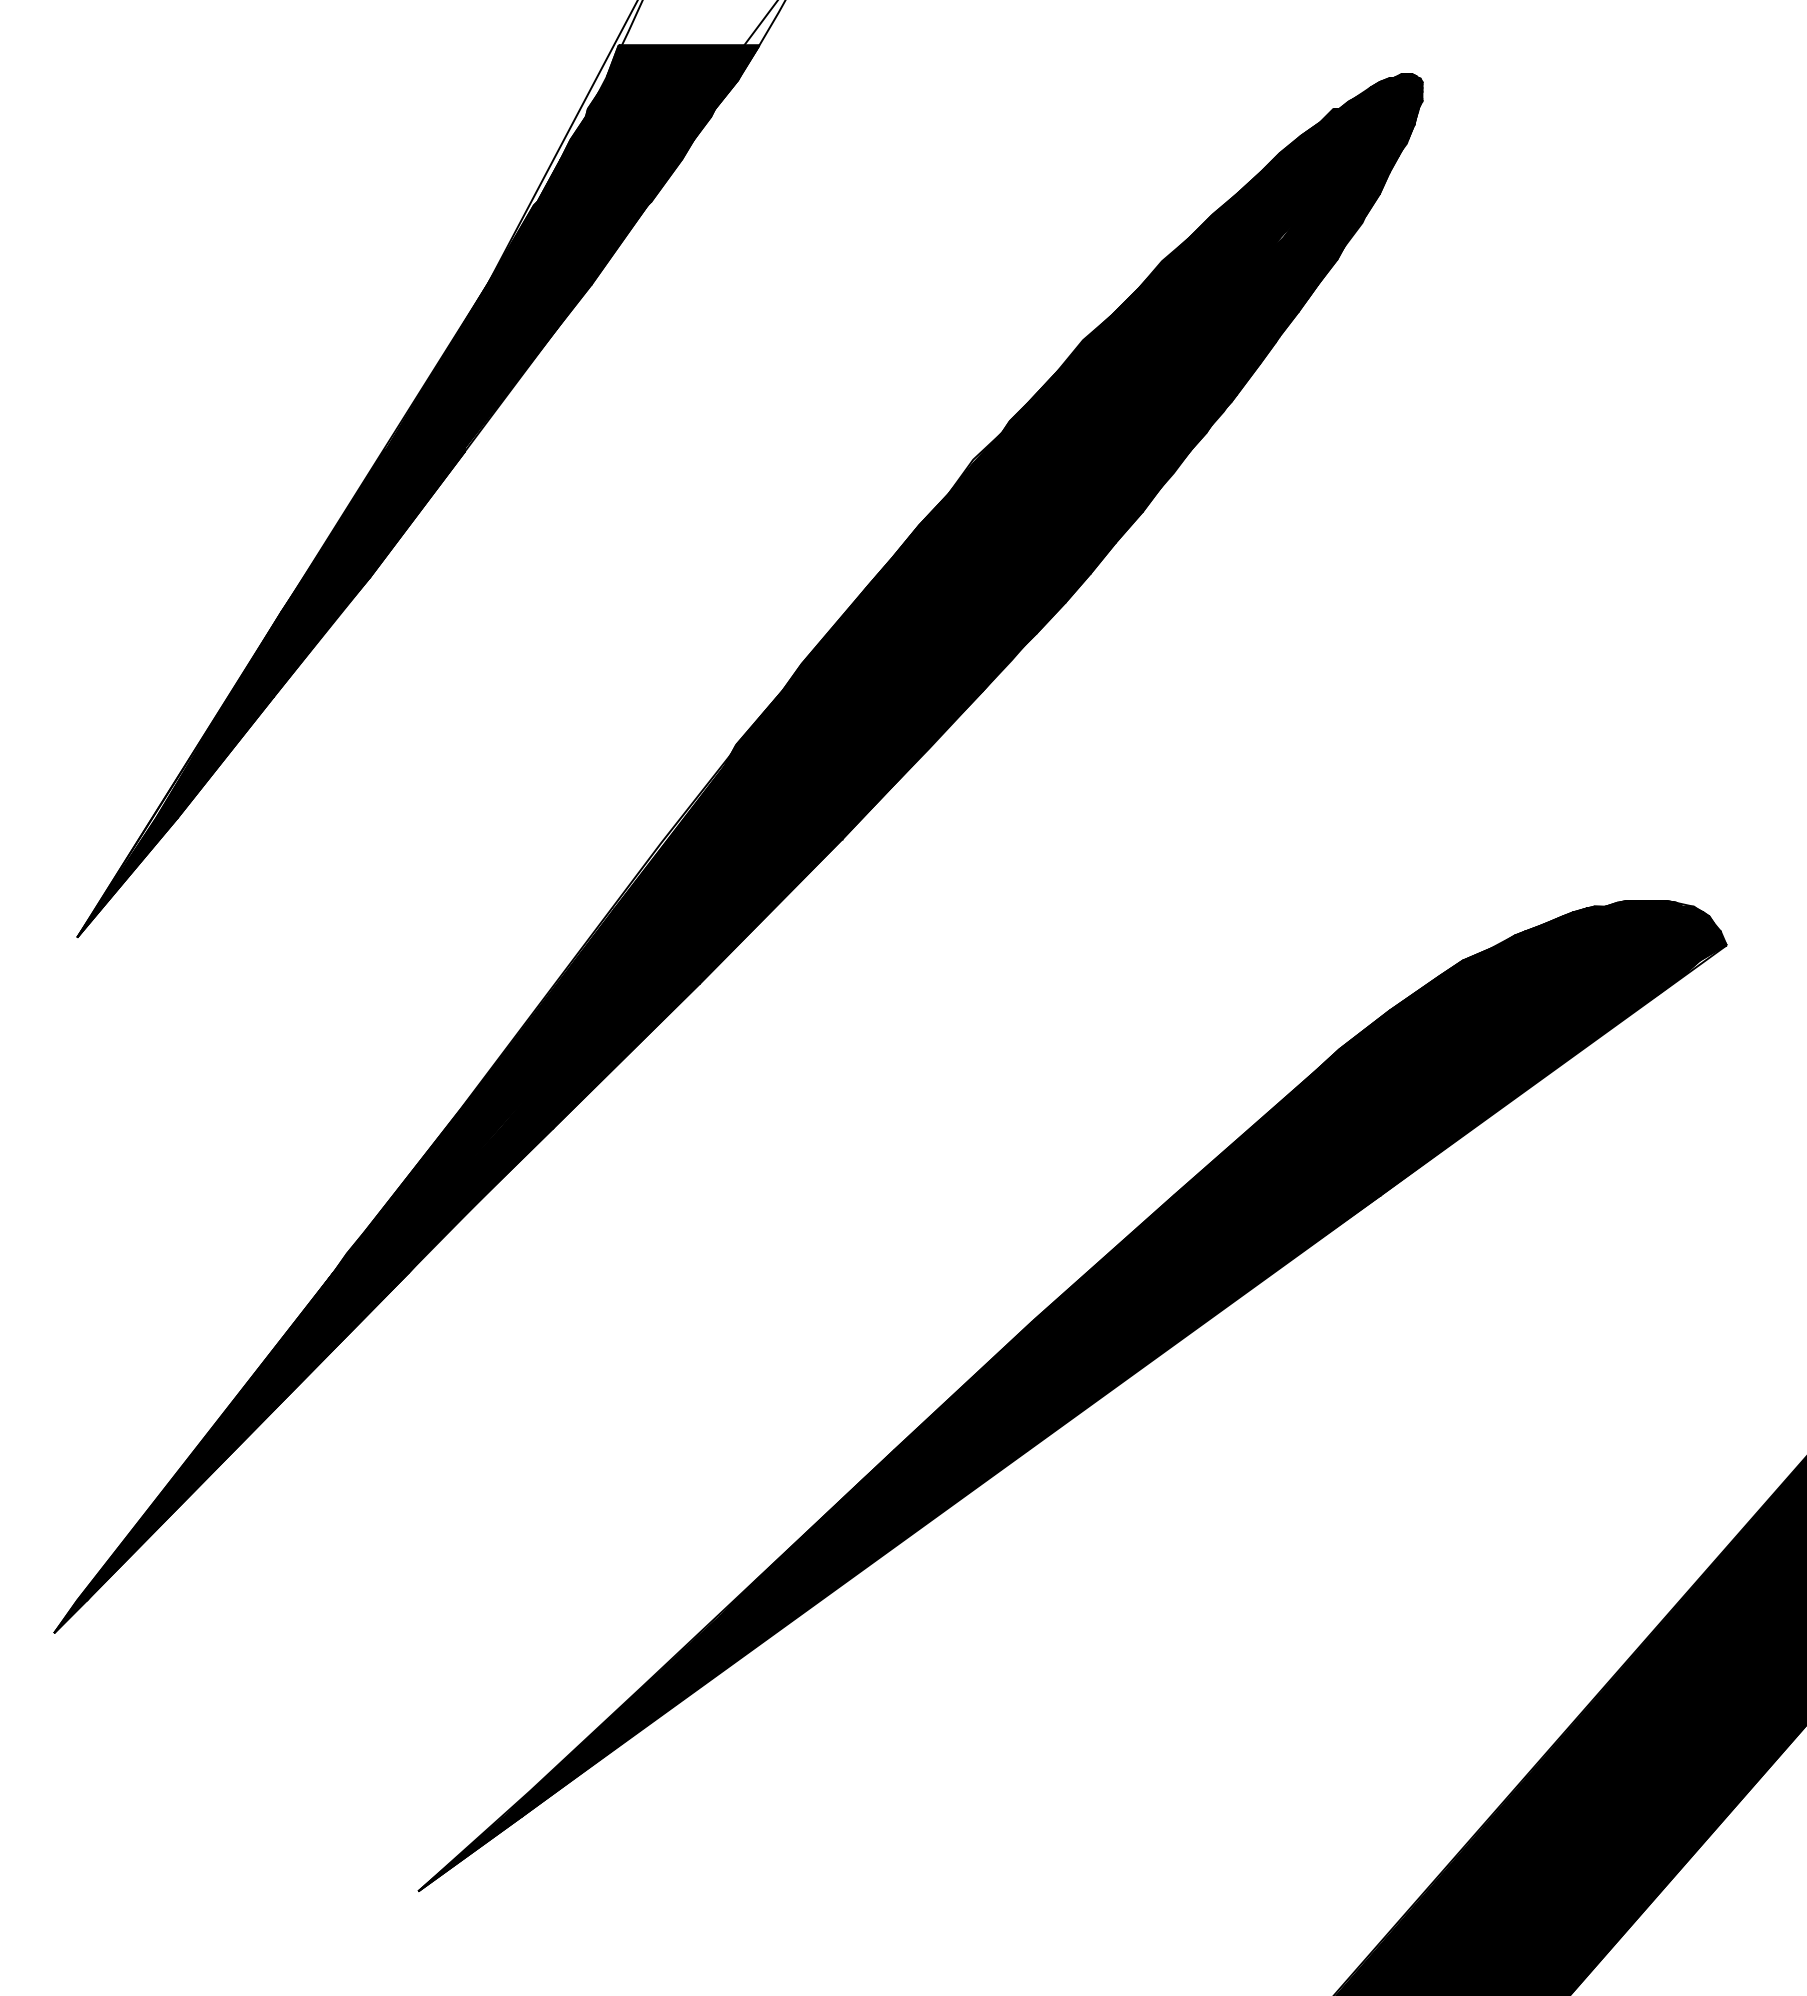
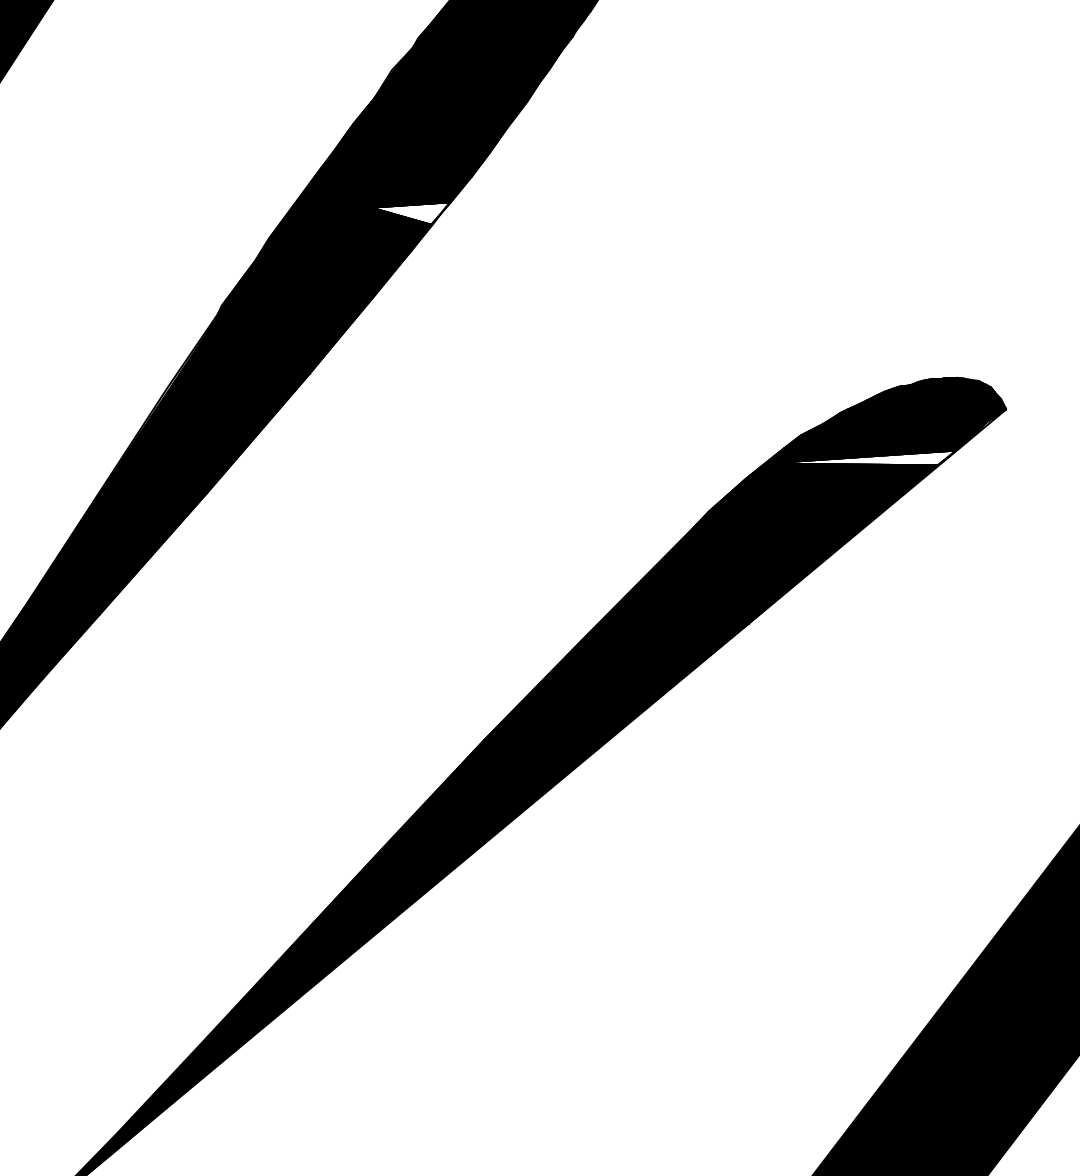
fill: (985, 646) -> (411, 215), removed
fill: (1536, 1001) -> (860, 463), removed

